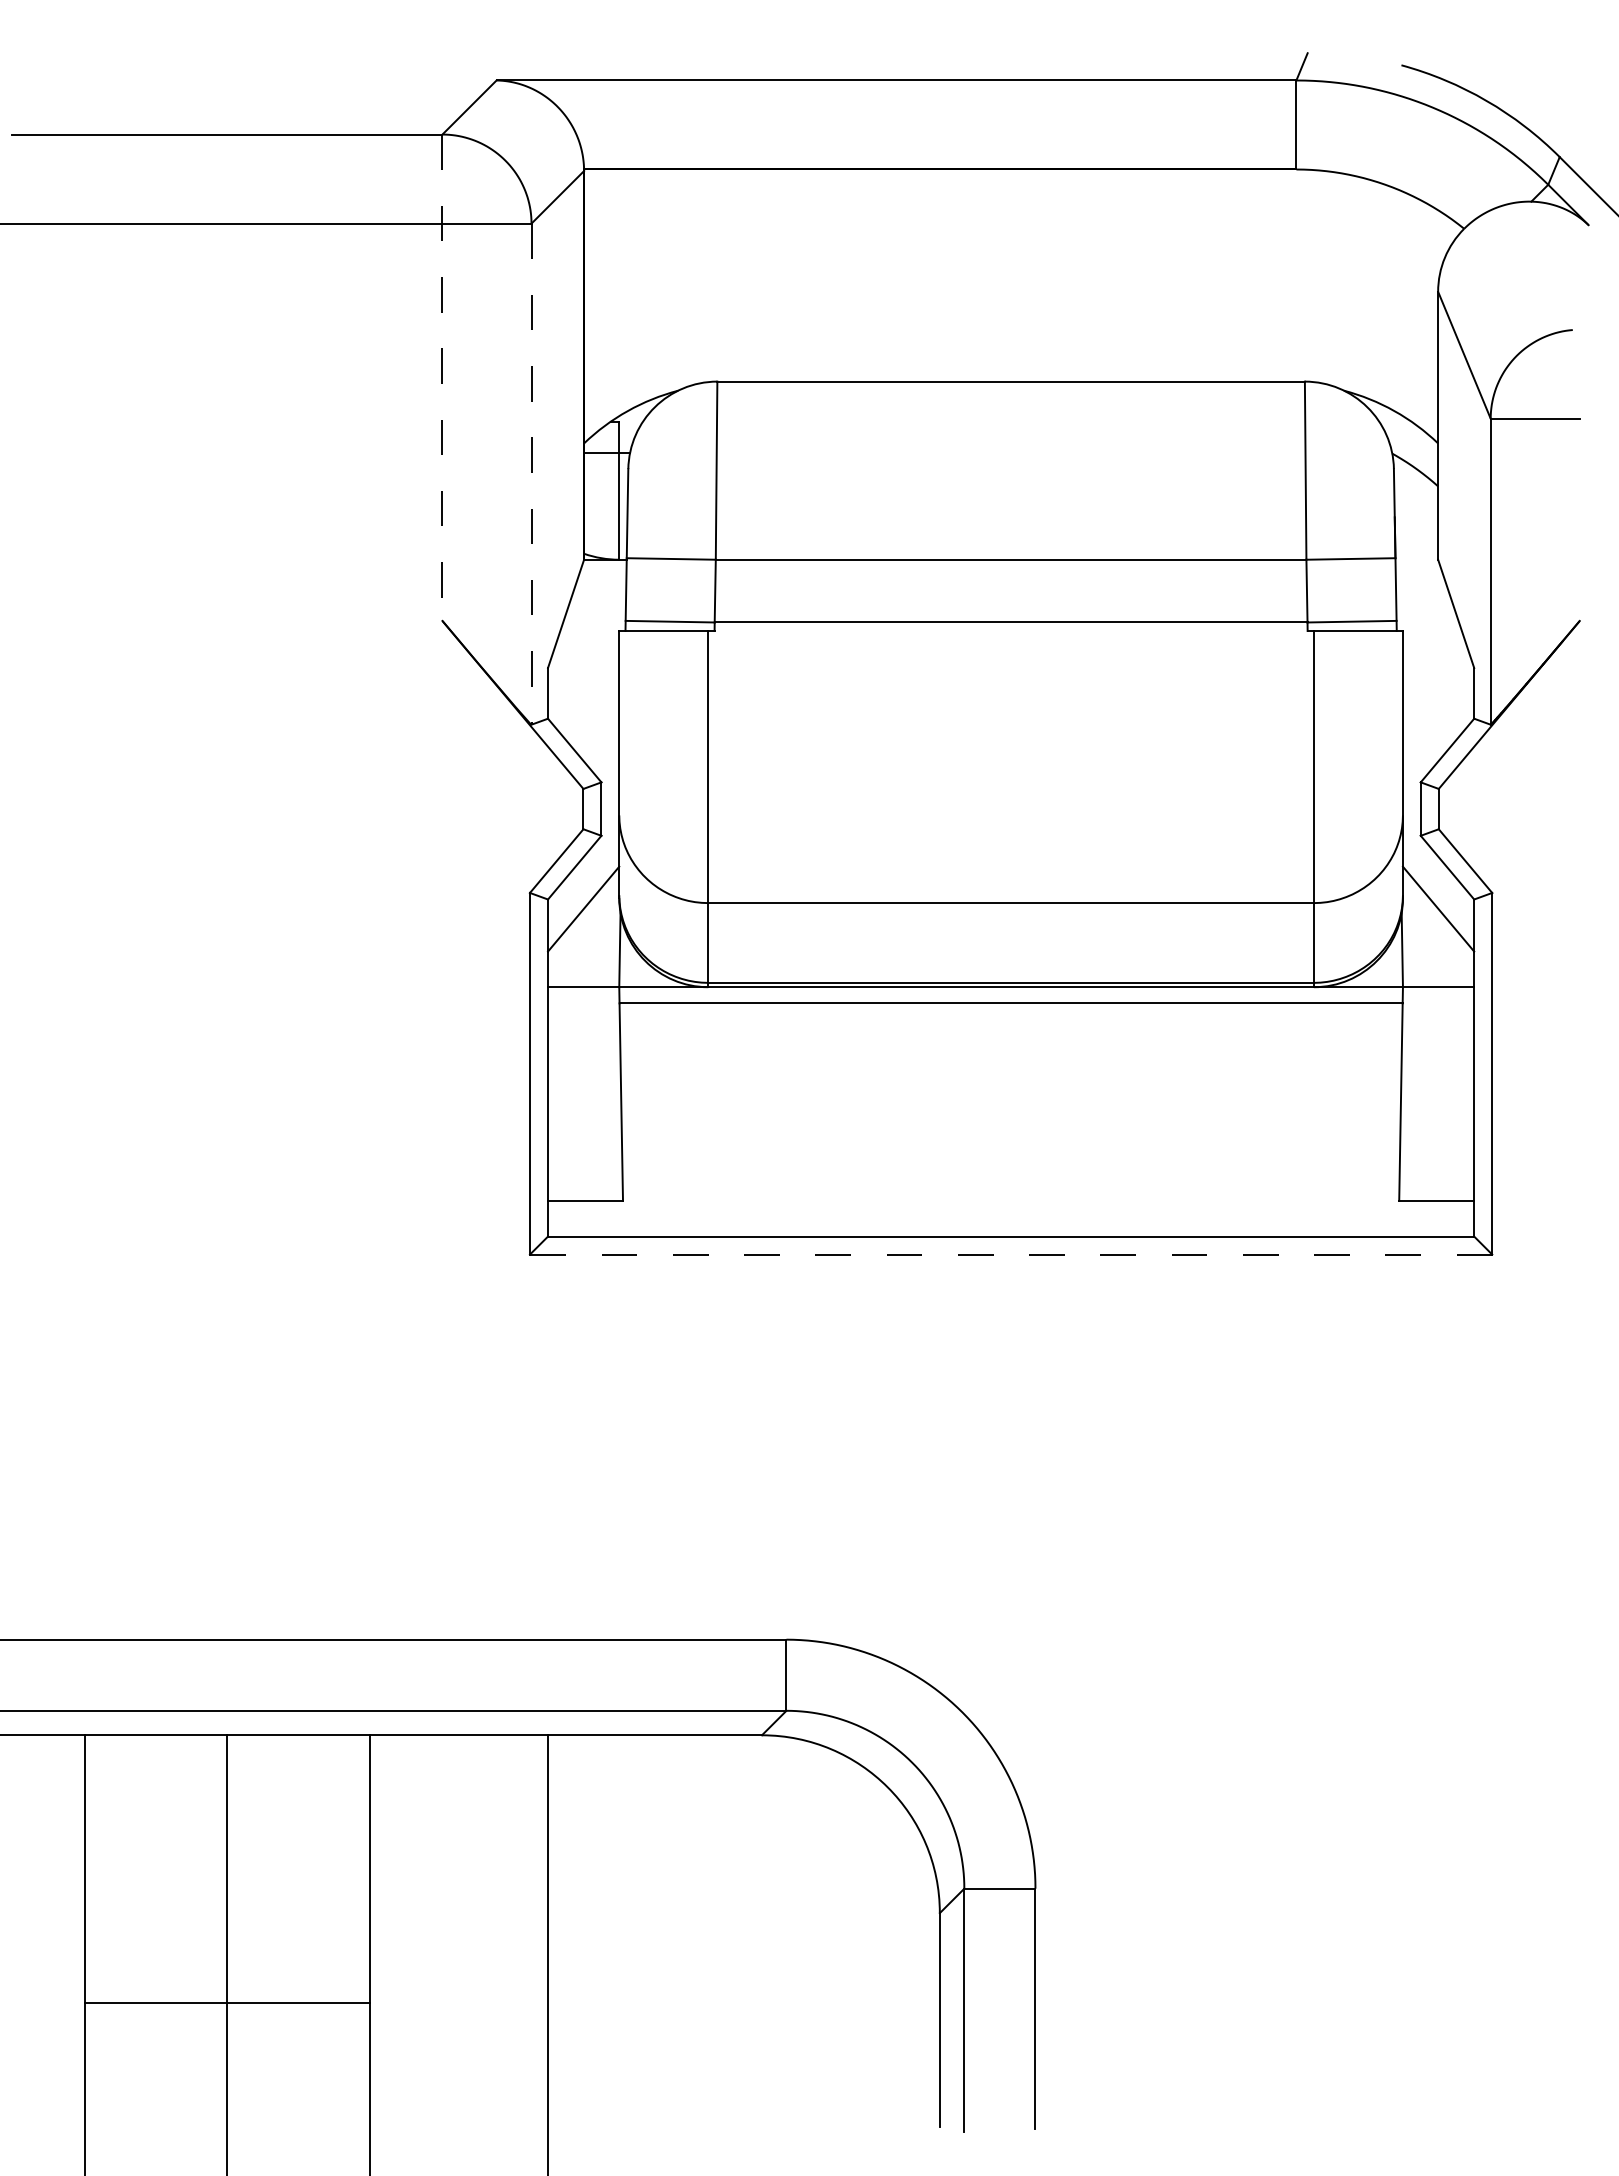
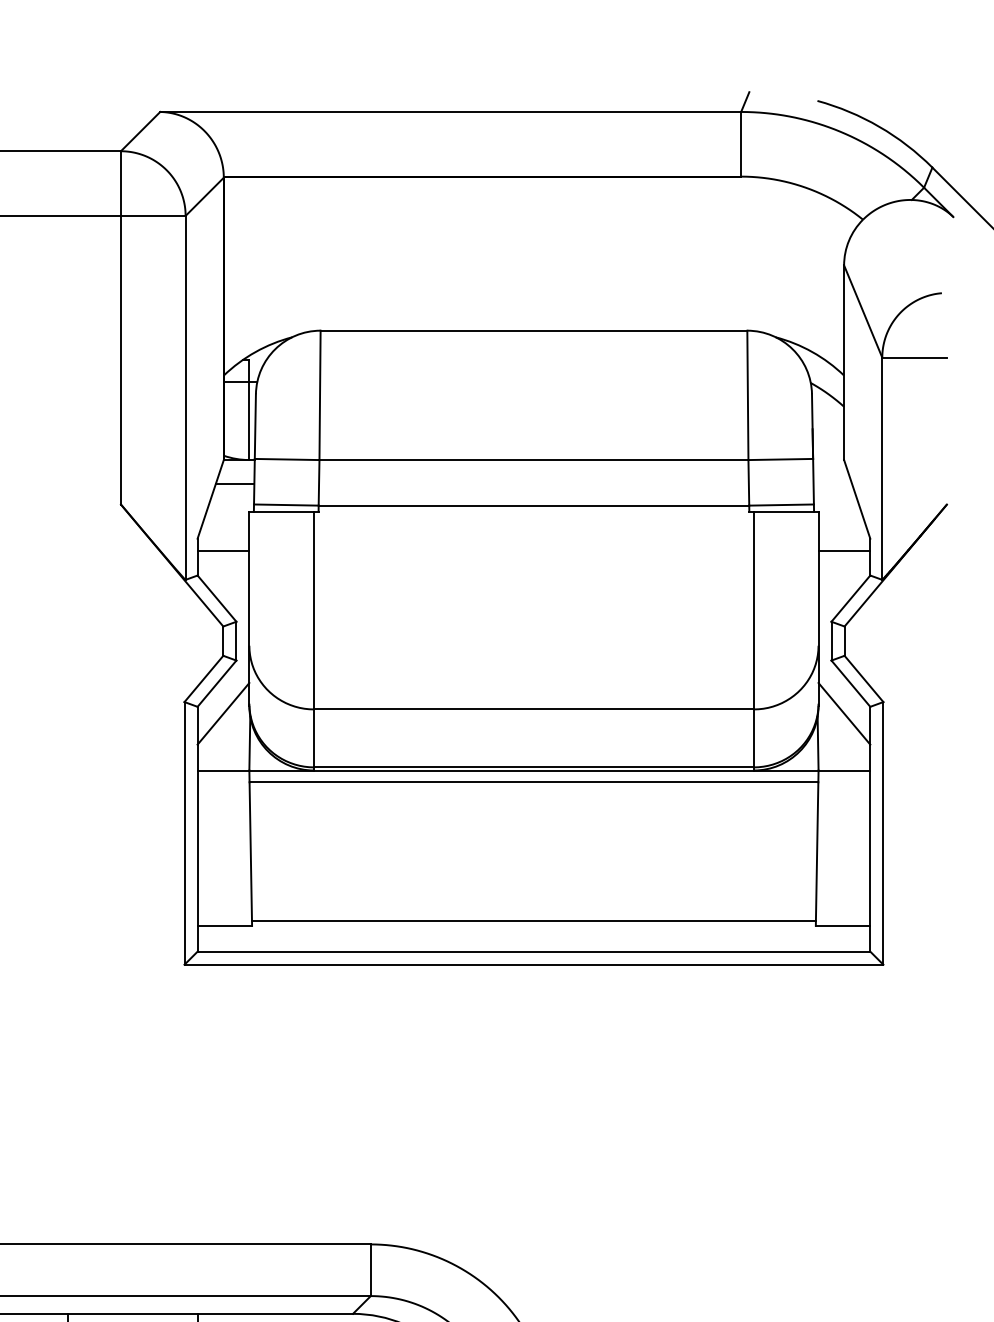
line: (442, 378) -> (120, 328), dashed -> solid
line: (531, 474) -> (185, 398), dashed -> solid
line: (599, 593) -> (235, 484), added
line: (583, 684) -> (223, 550), added
line: (1438, 684) -> (844, 550), added
line: (1010, 1194) -> (533, 921), added
line: (1010, 1254) -> (533, 964), dashed -> solid

